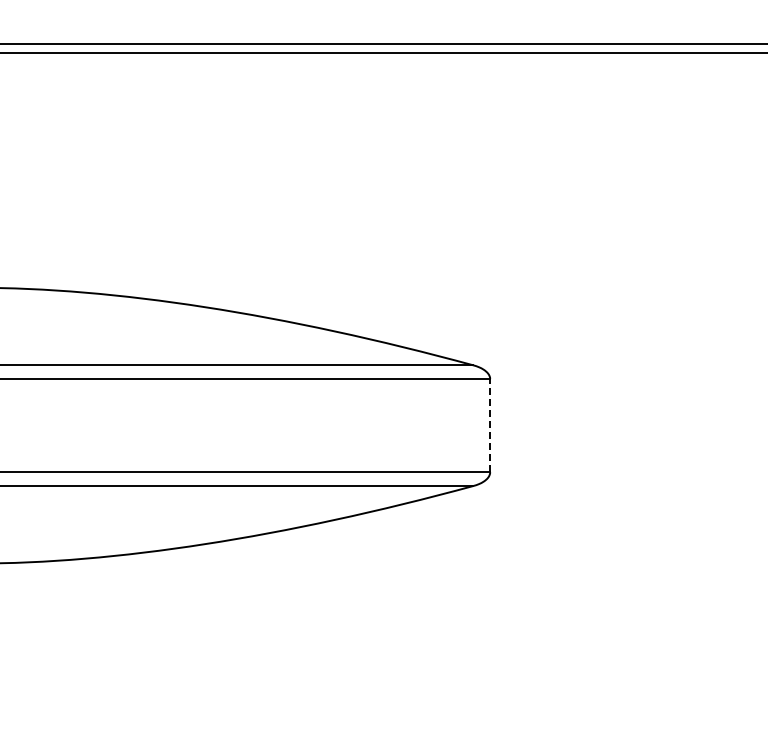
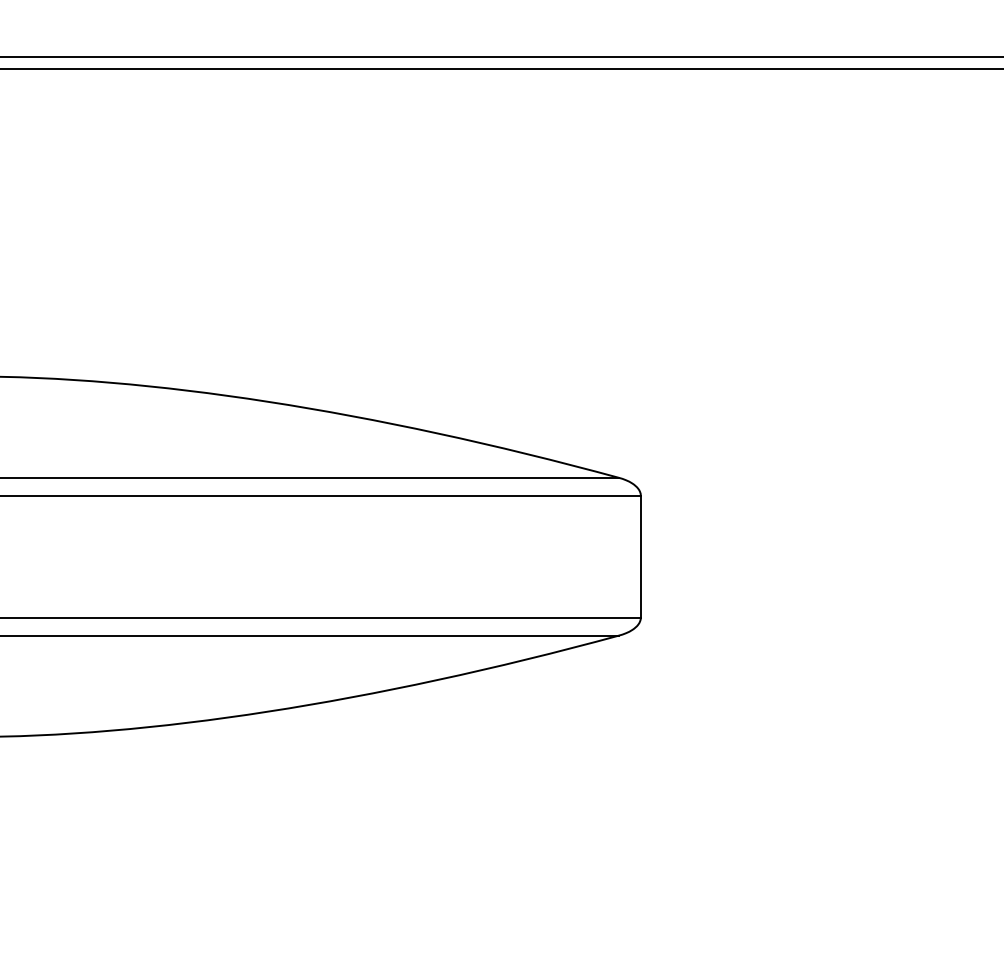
line: (490, 425) -> (641, 556), dashed -> solid

